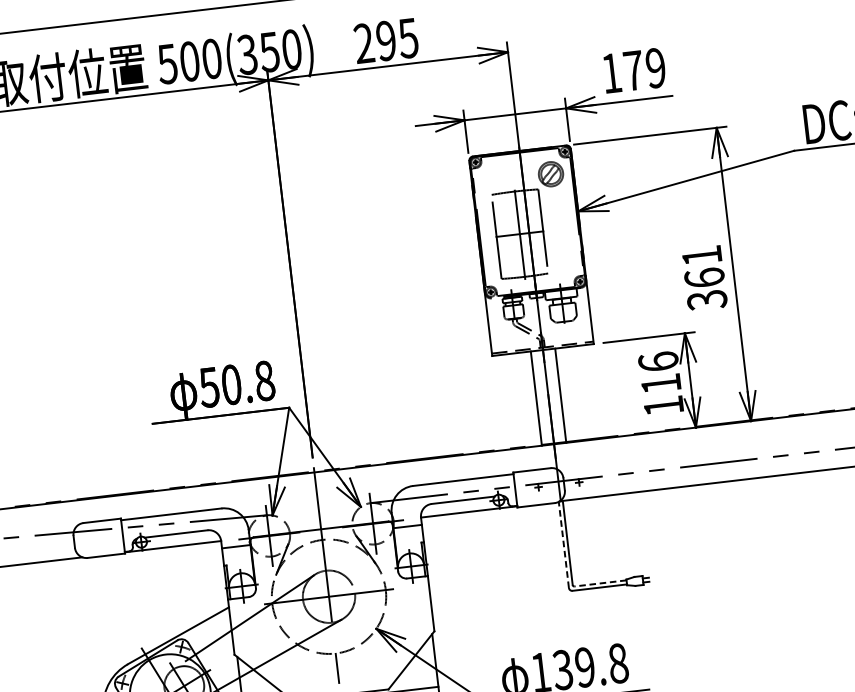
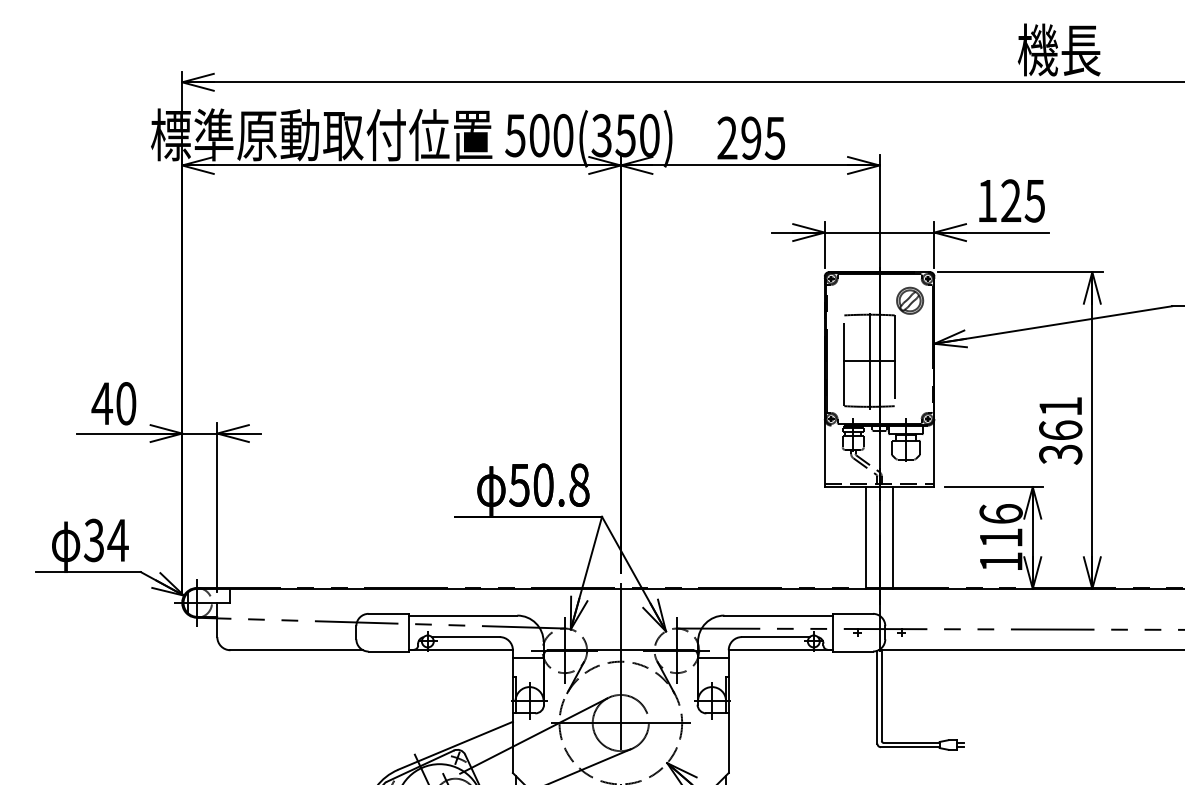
text: (644, 69) -> (1022, 200), 179 -> 125
line: (563, 544) -> (877, 696), dashed -> solid
line: (600, 583) -> (911, 742), dashed -> solid

